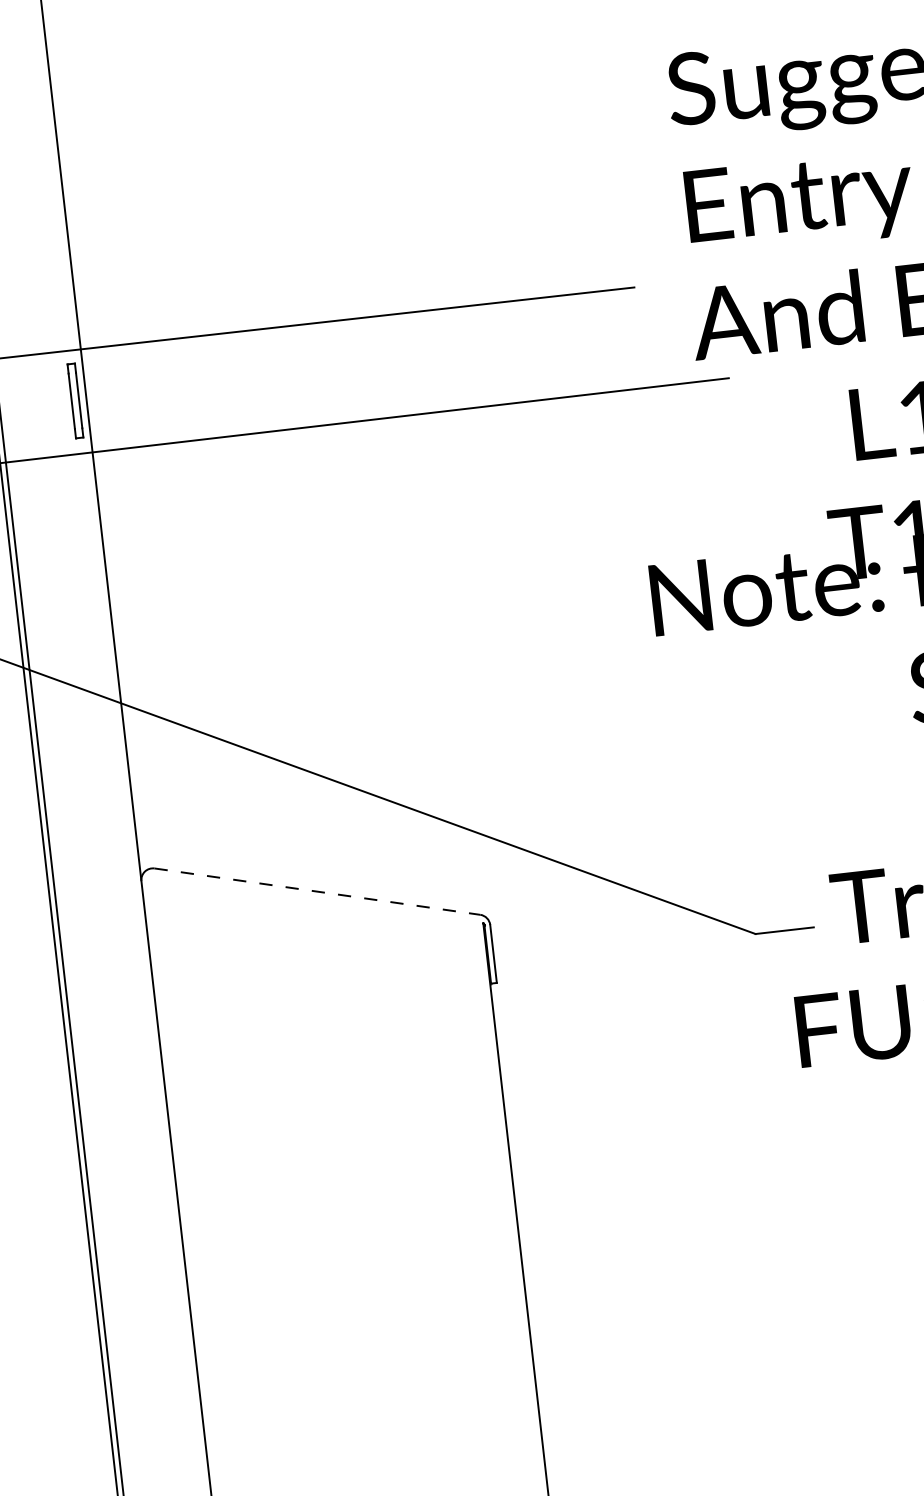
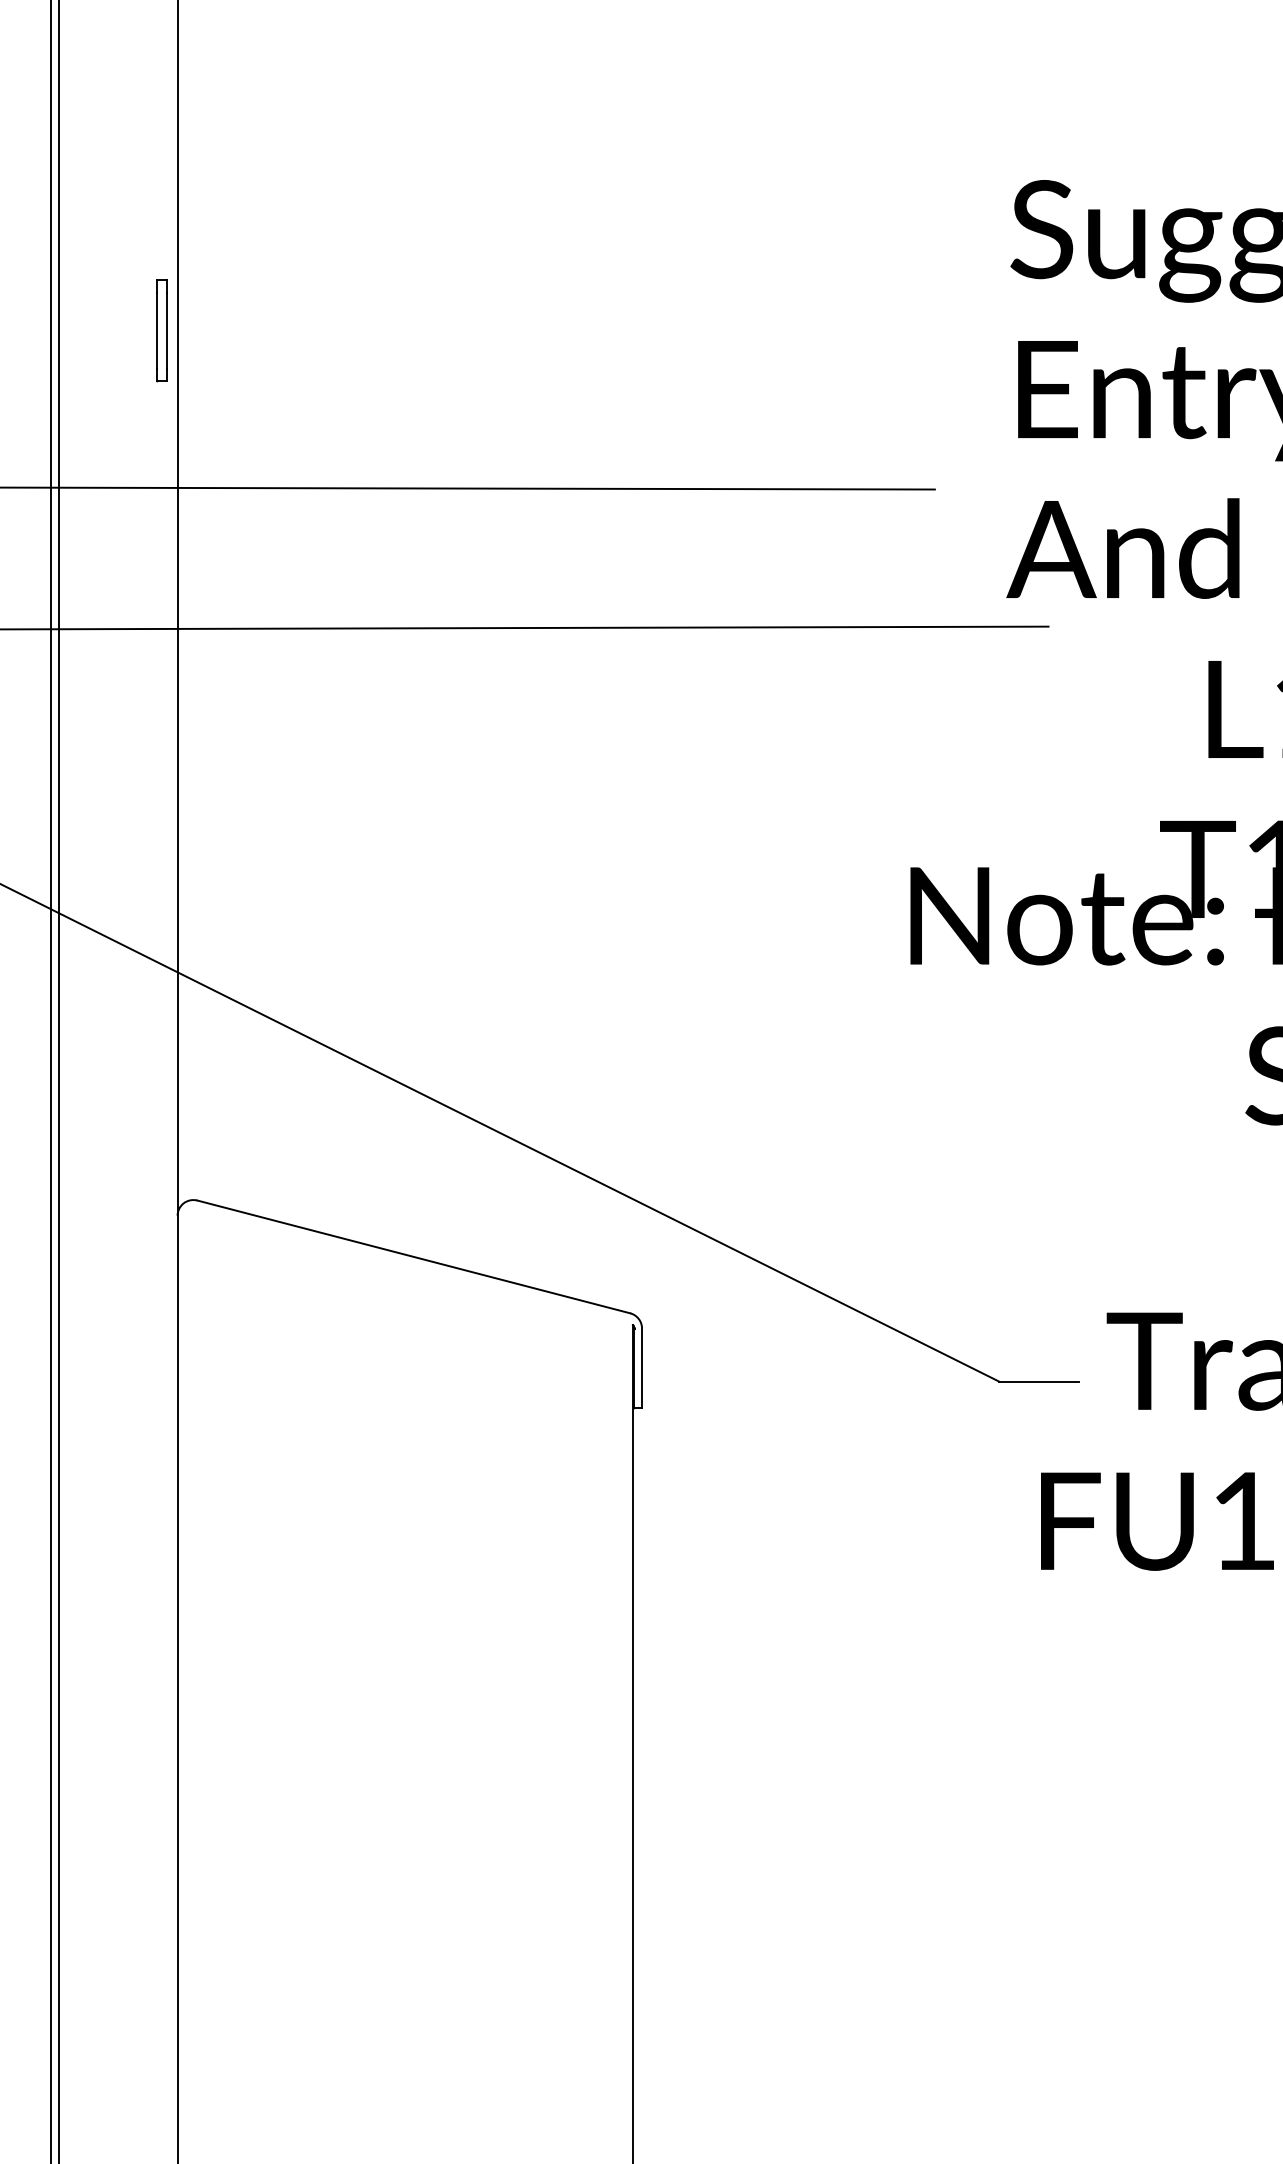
part: (74, 400) -> (161, 330), moved
line: (317, 891) -> (413, 1256), dashed -> solid

